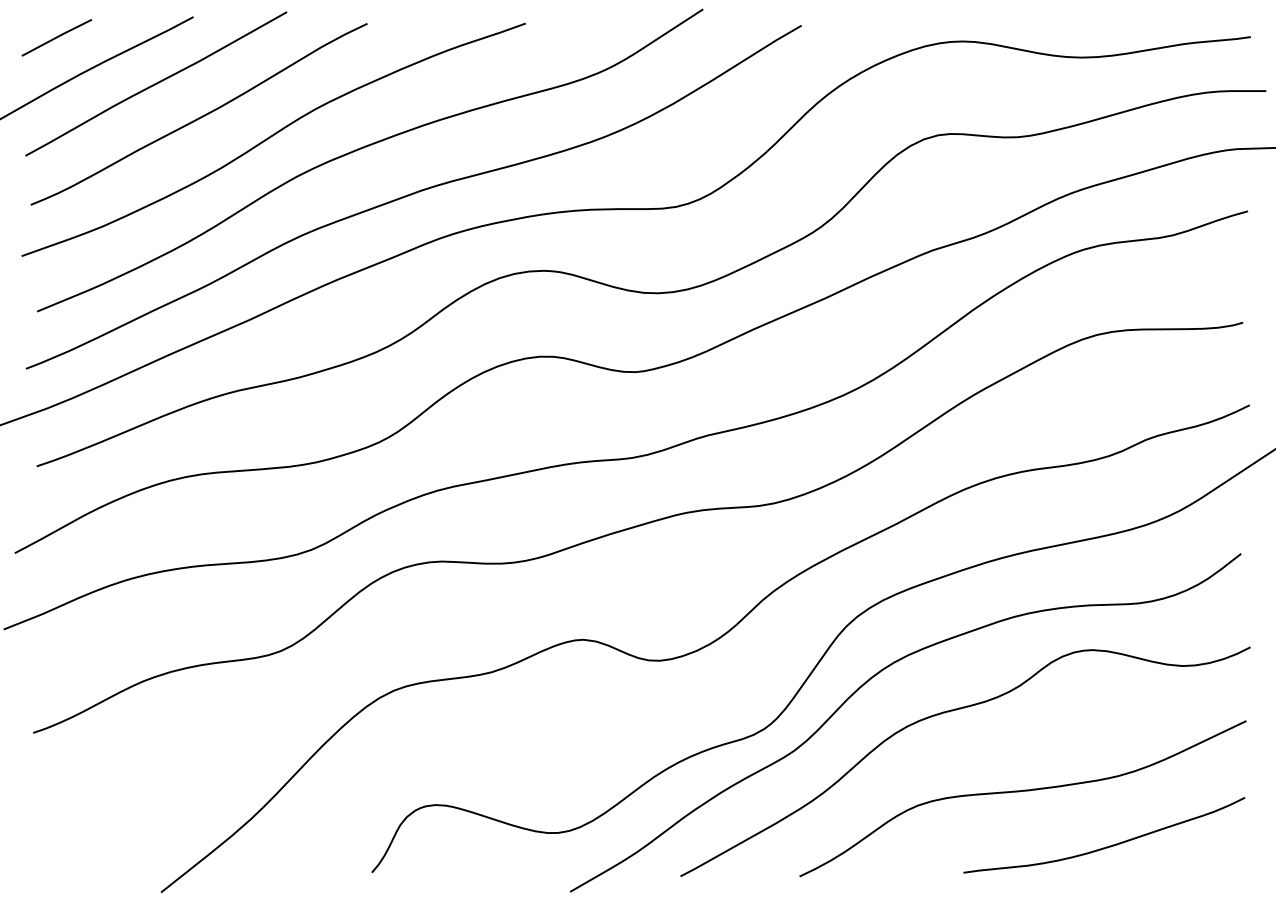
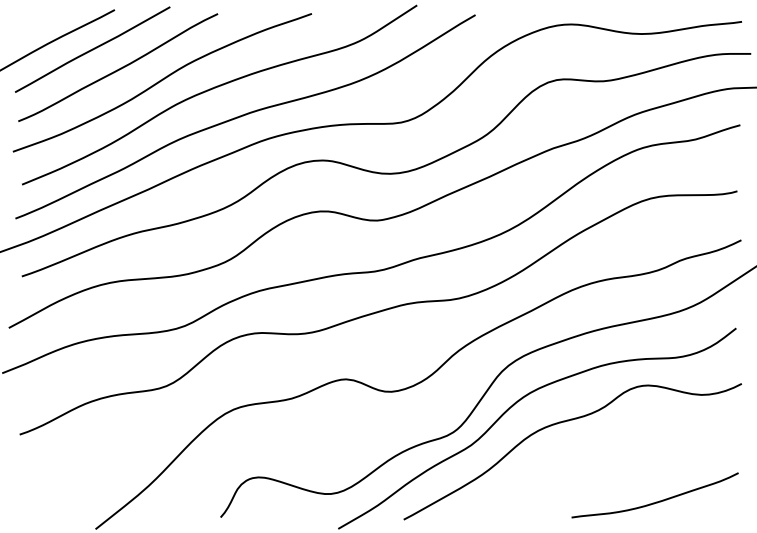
line: (56, 38) -> (33, 22), removed
curve: (1018, 793) -> (604, 470), removed

